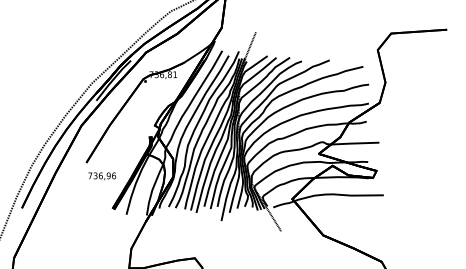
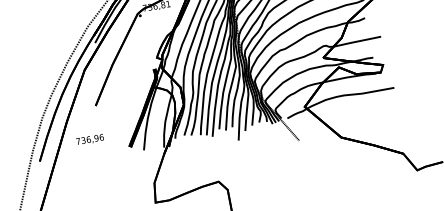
text: (102, 176) -> (90, 139), moved

